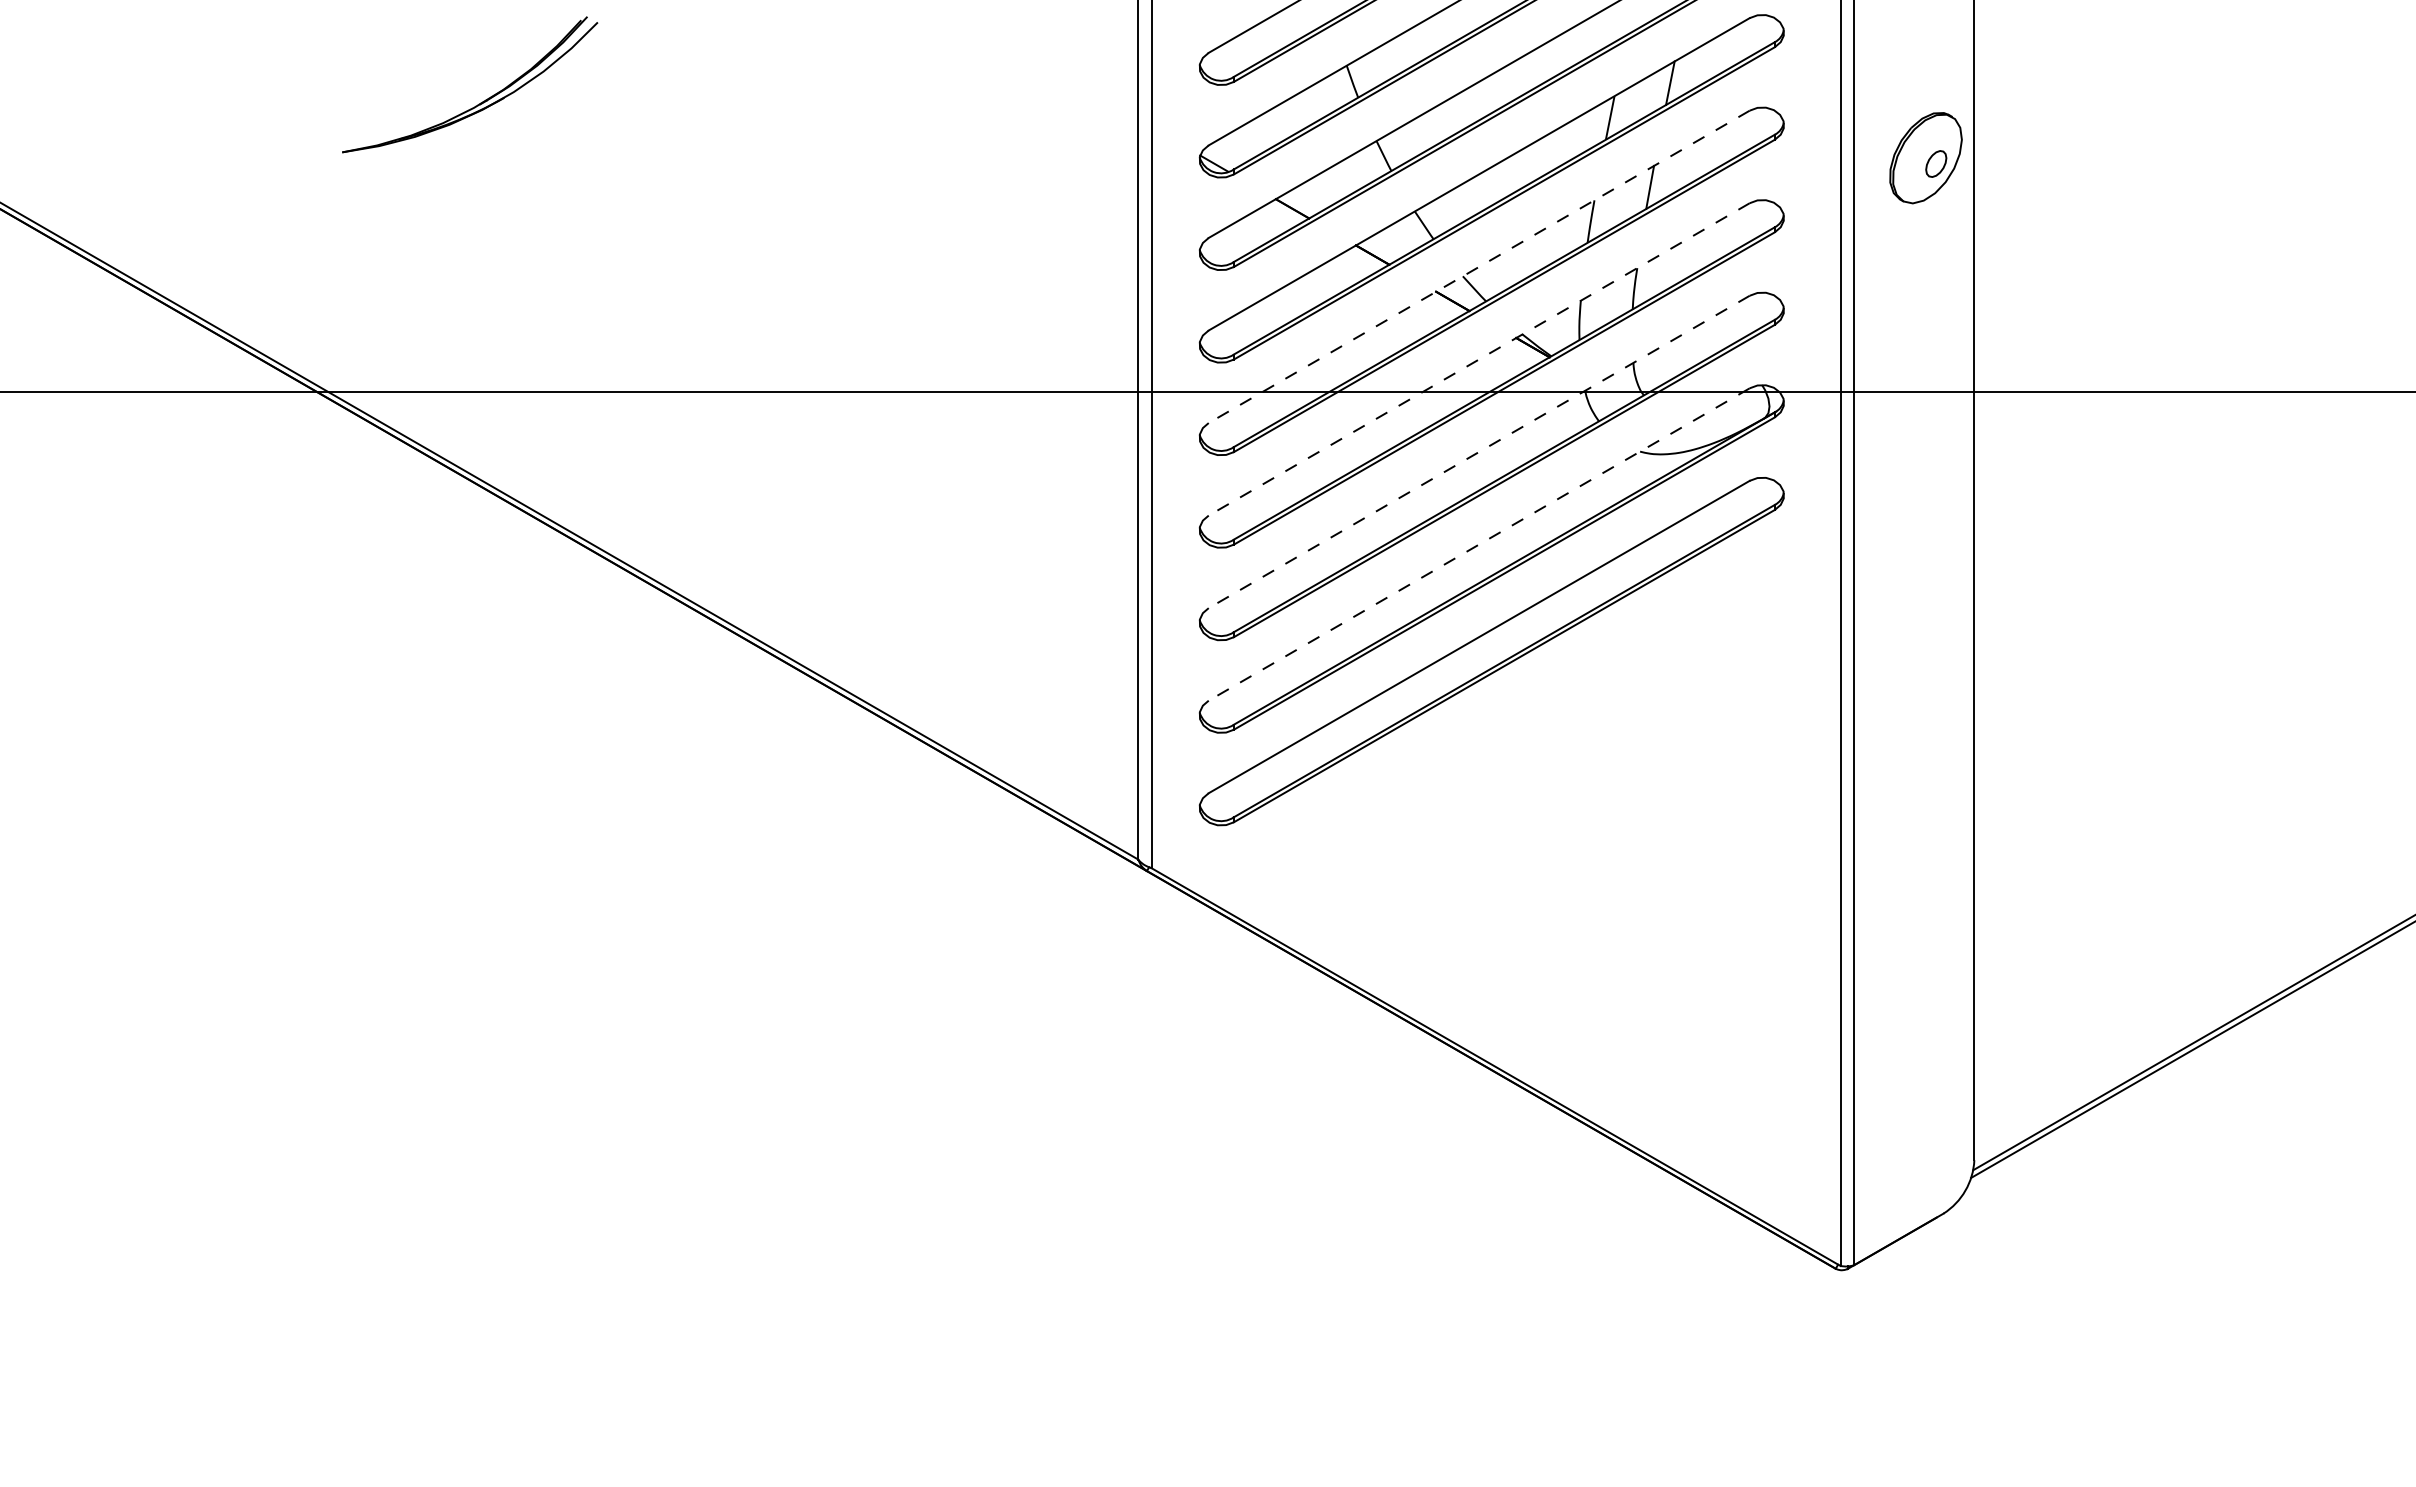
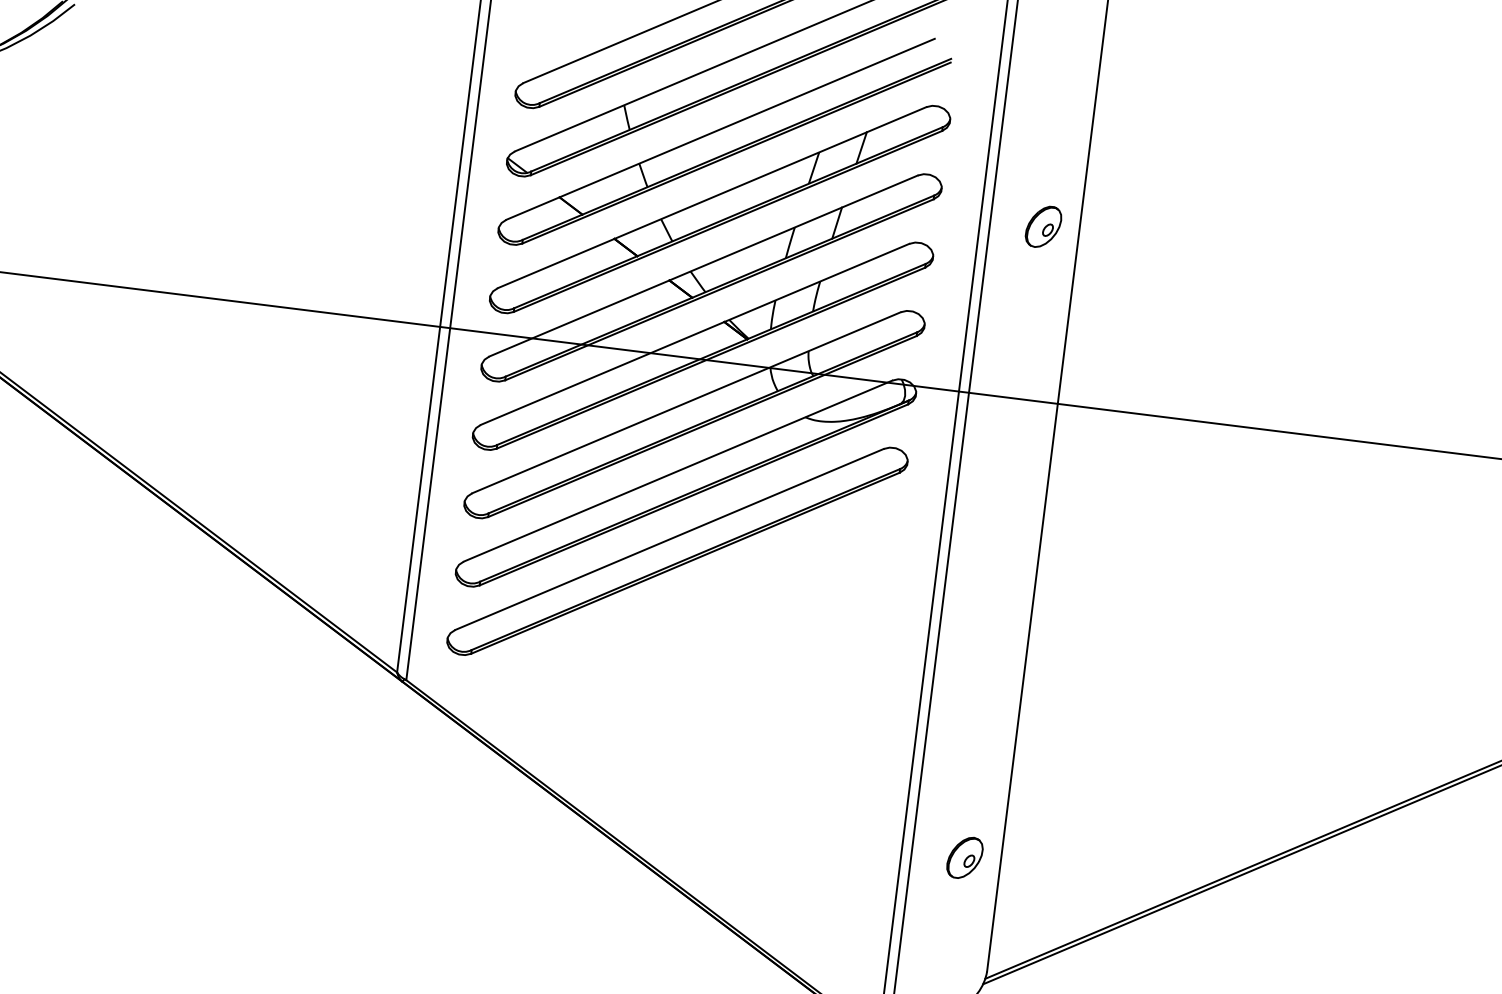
part: (1925, 158) -> (1043, 227), size x0.62
line: (1478, 267) -> (702, 266), dashed -> solid
line: (1478, 359) -> (694, 334), dashed -> solid
line: (1478, 452) -> (685, 403), dashed -> solid
line: (1478, 544) -> (677, 471), dashed -> solid
part: (1925, 1012) -> (964, 857), added

